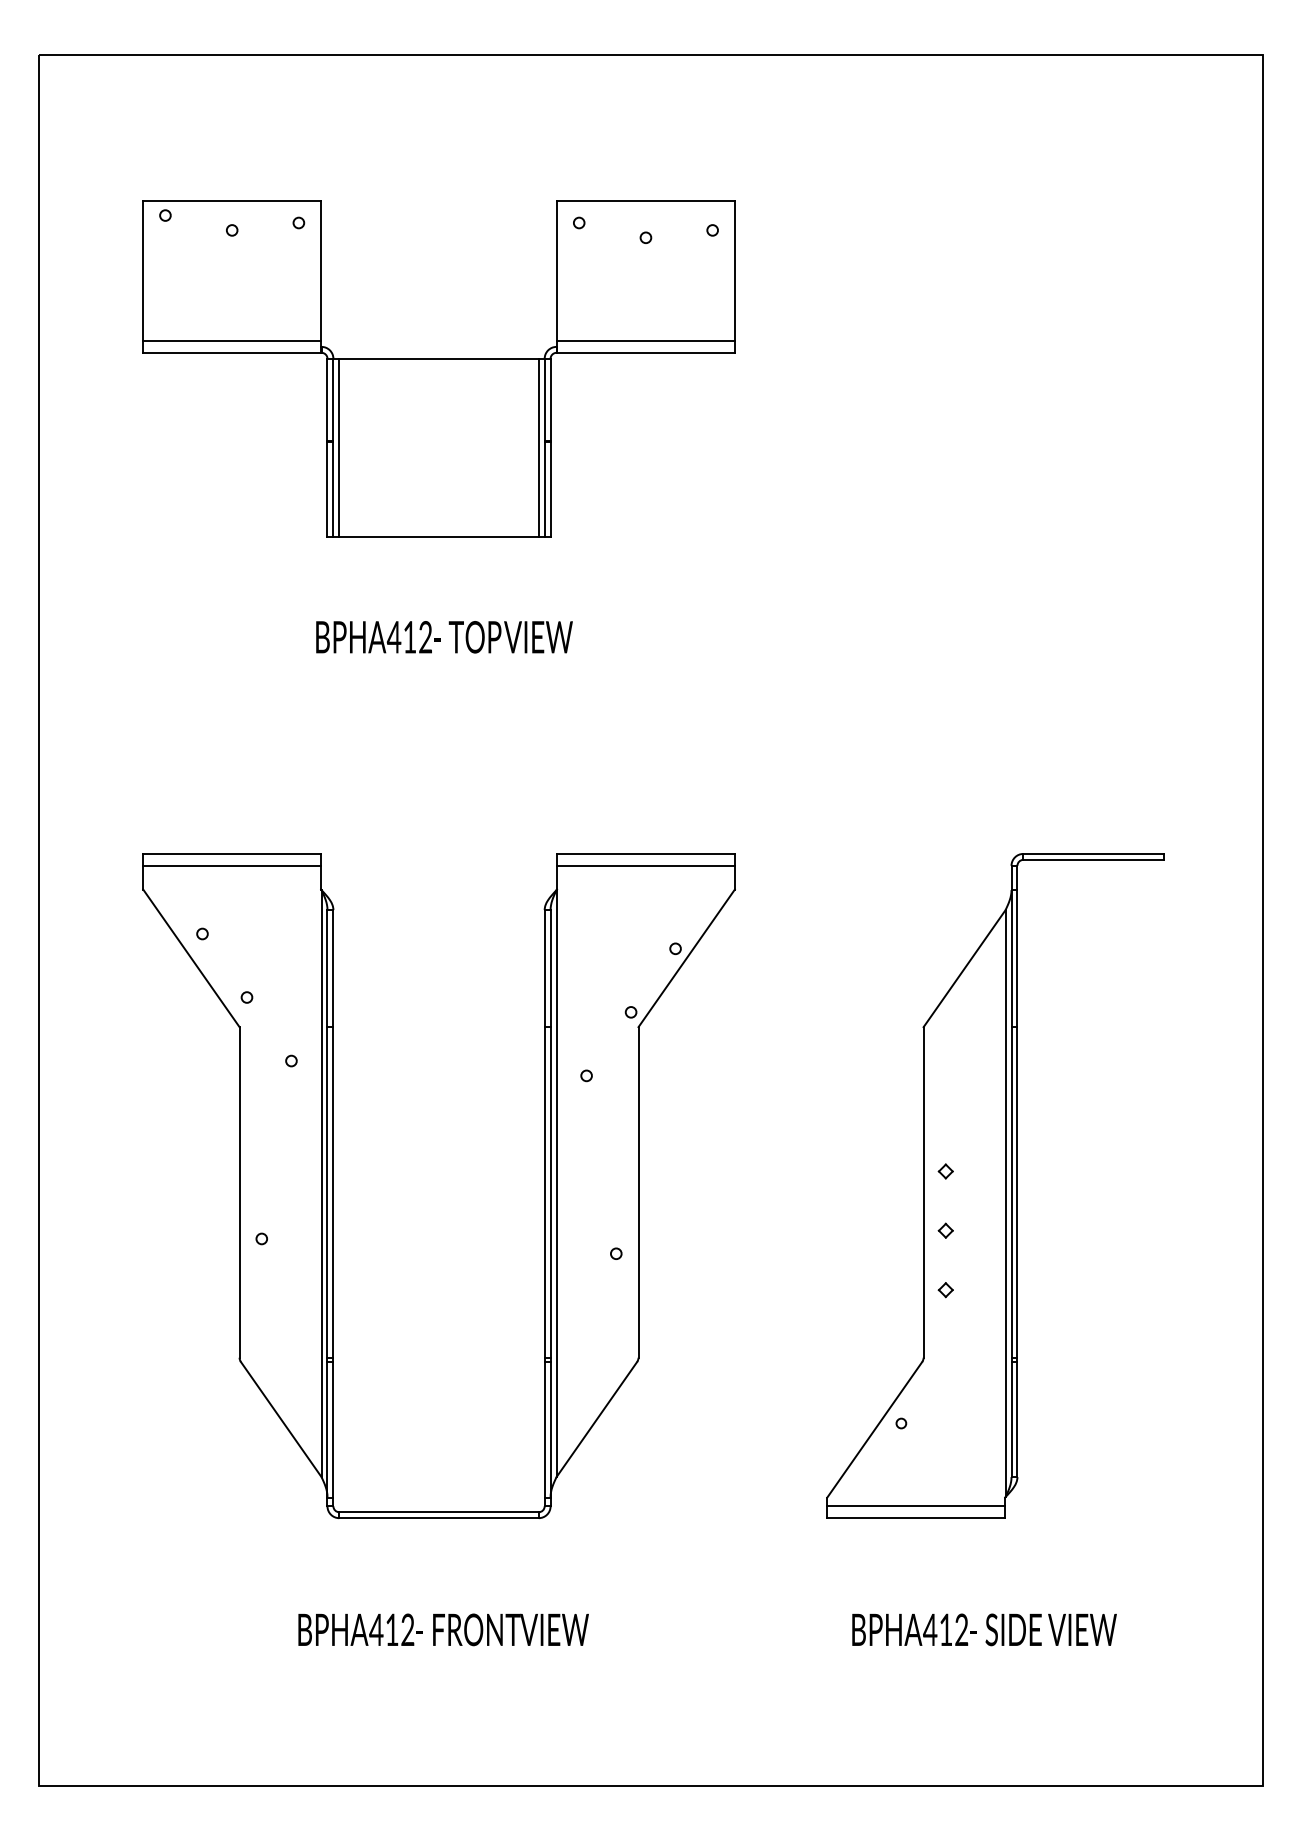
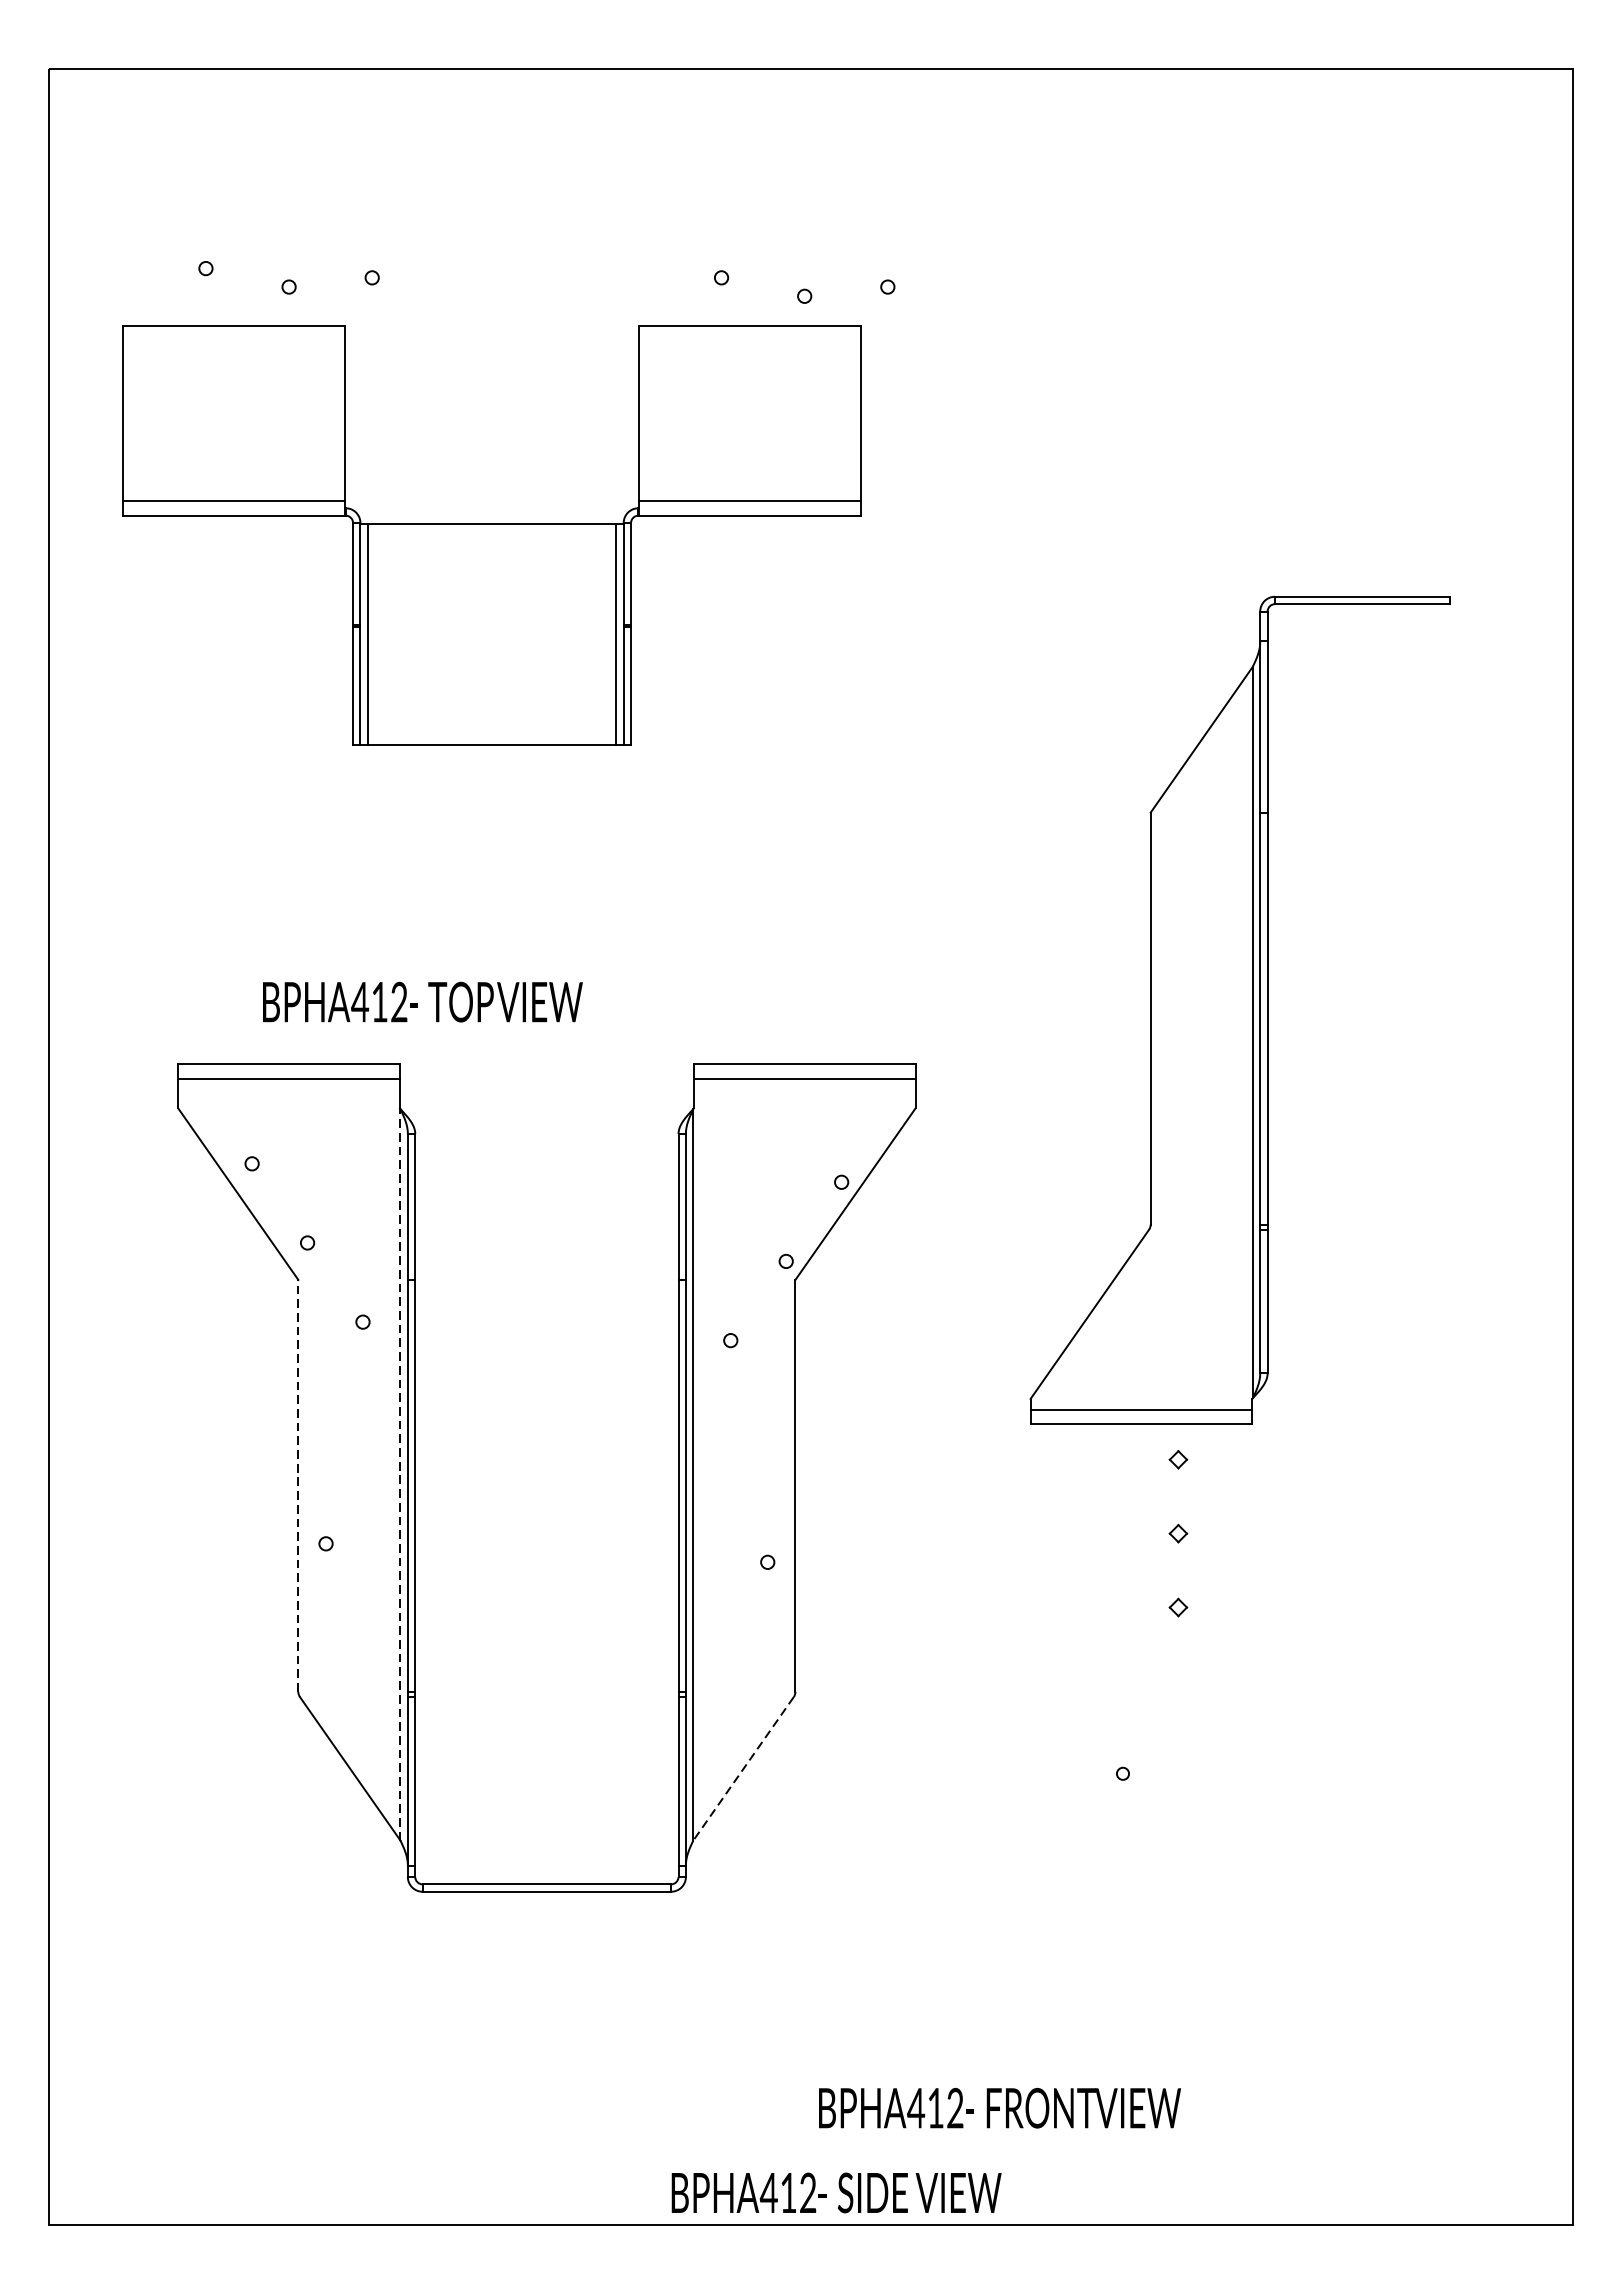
part: (438, 368) -> (491, 535), moved
text: (444, 637) -> (422, 1002), moved
line: (321, 1183) -> (400, 1474), solid -> dashed
part: (995, 1185) -> (1240, 1009), moved
line: (239, 1191) -> (298, 1484), solid -> dashed
line: (596, 1419) -> (743, 1768), solid -> dashed
text: (443, 1629) -> (999, 2107), moved
text: (984, 1629) -> (836, 2192), moved

